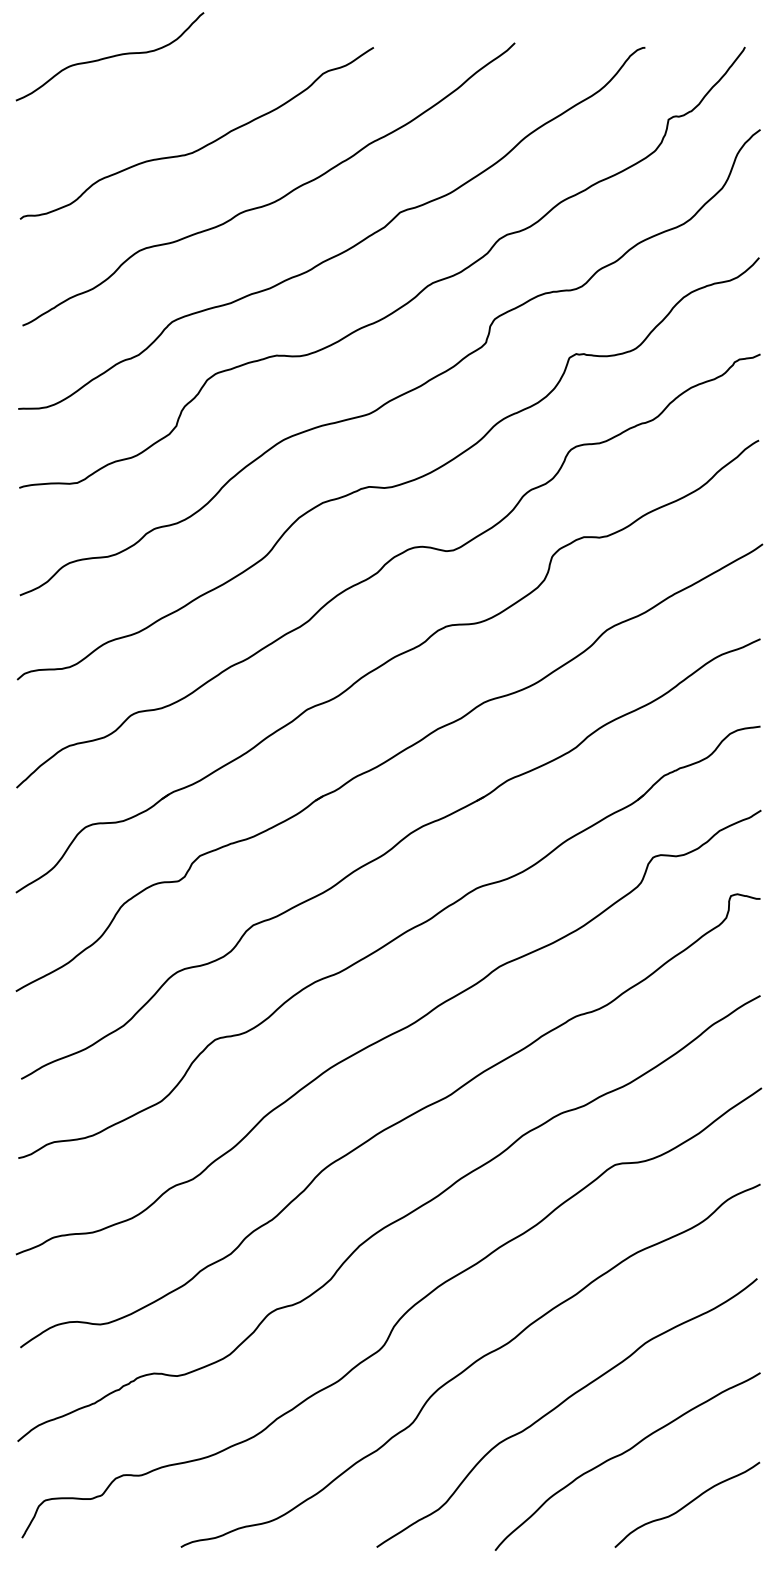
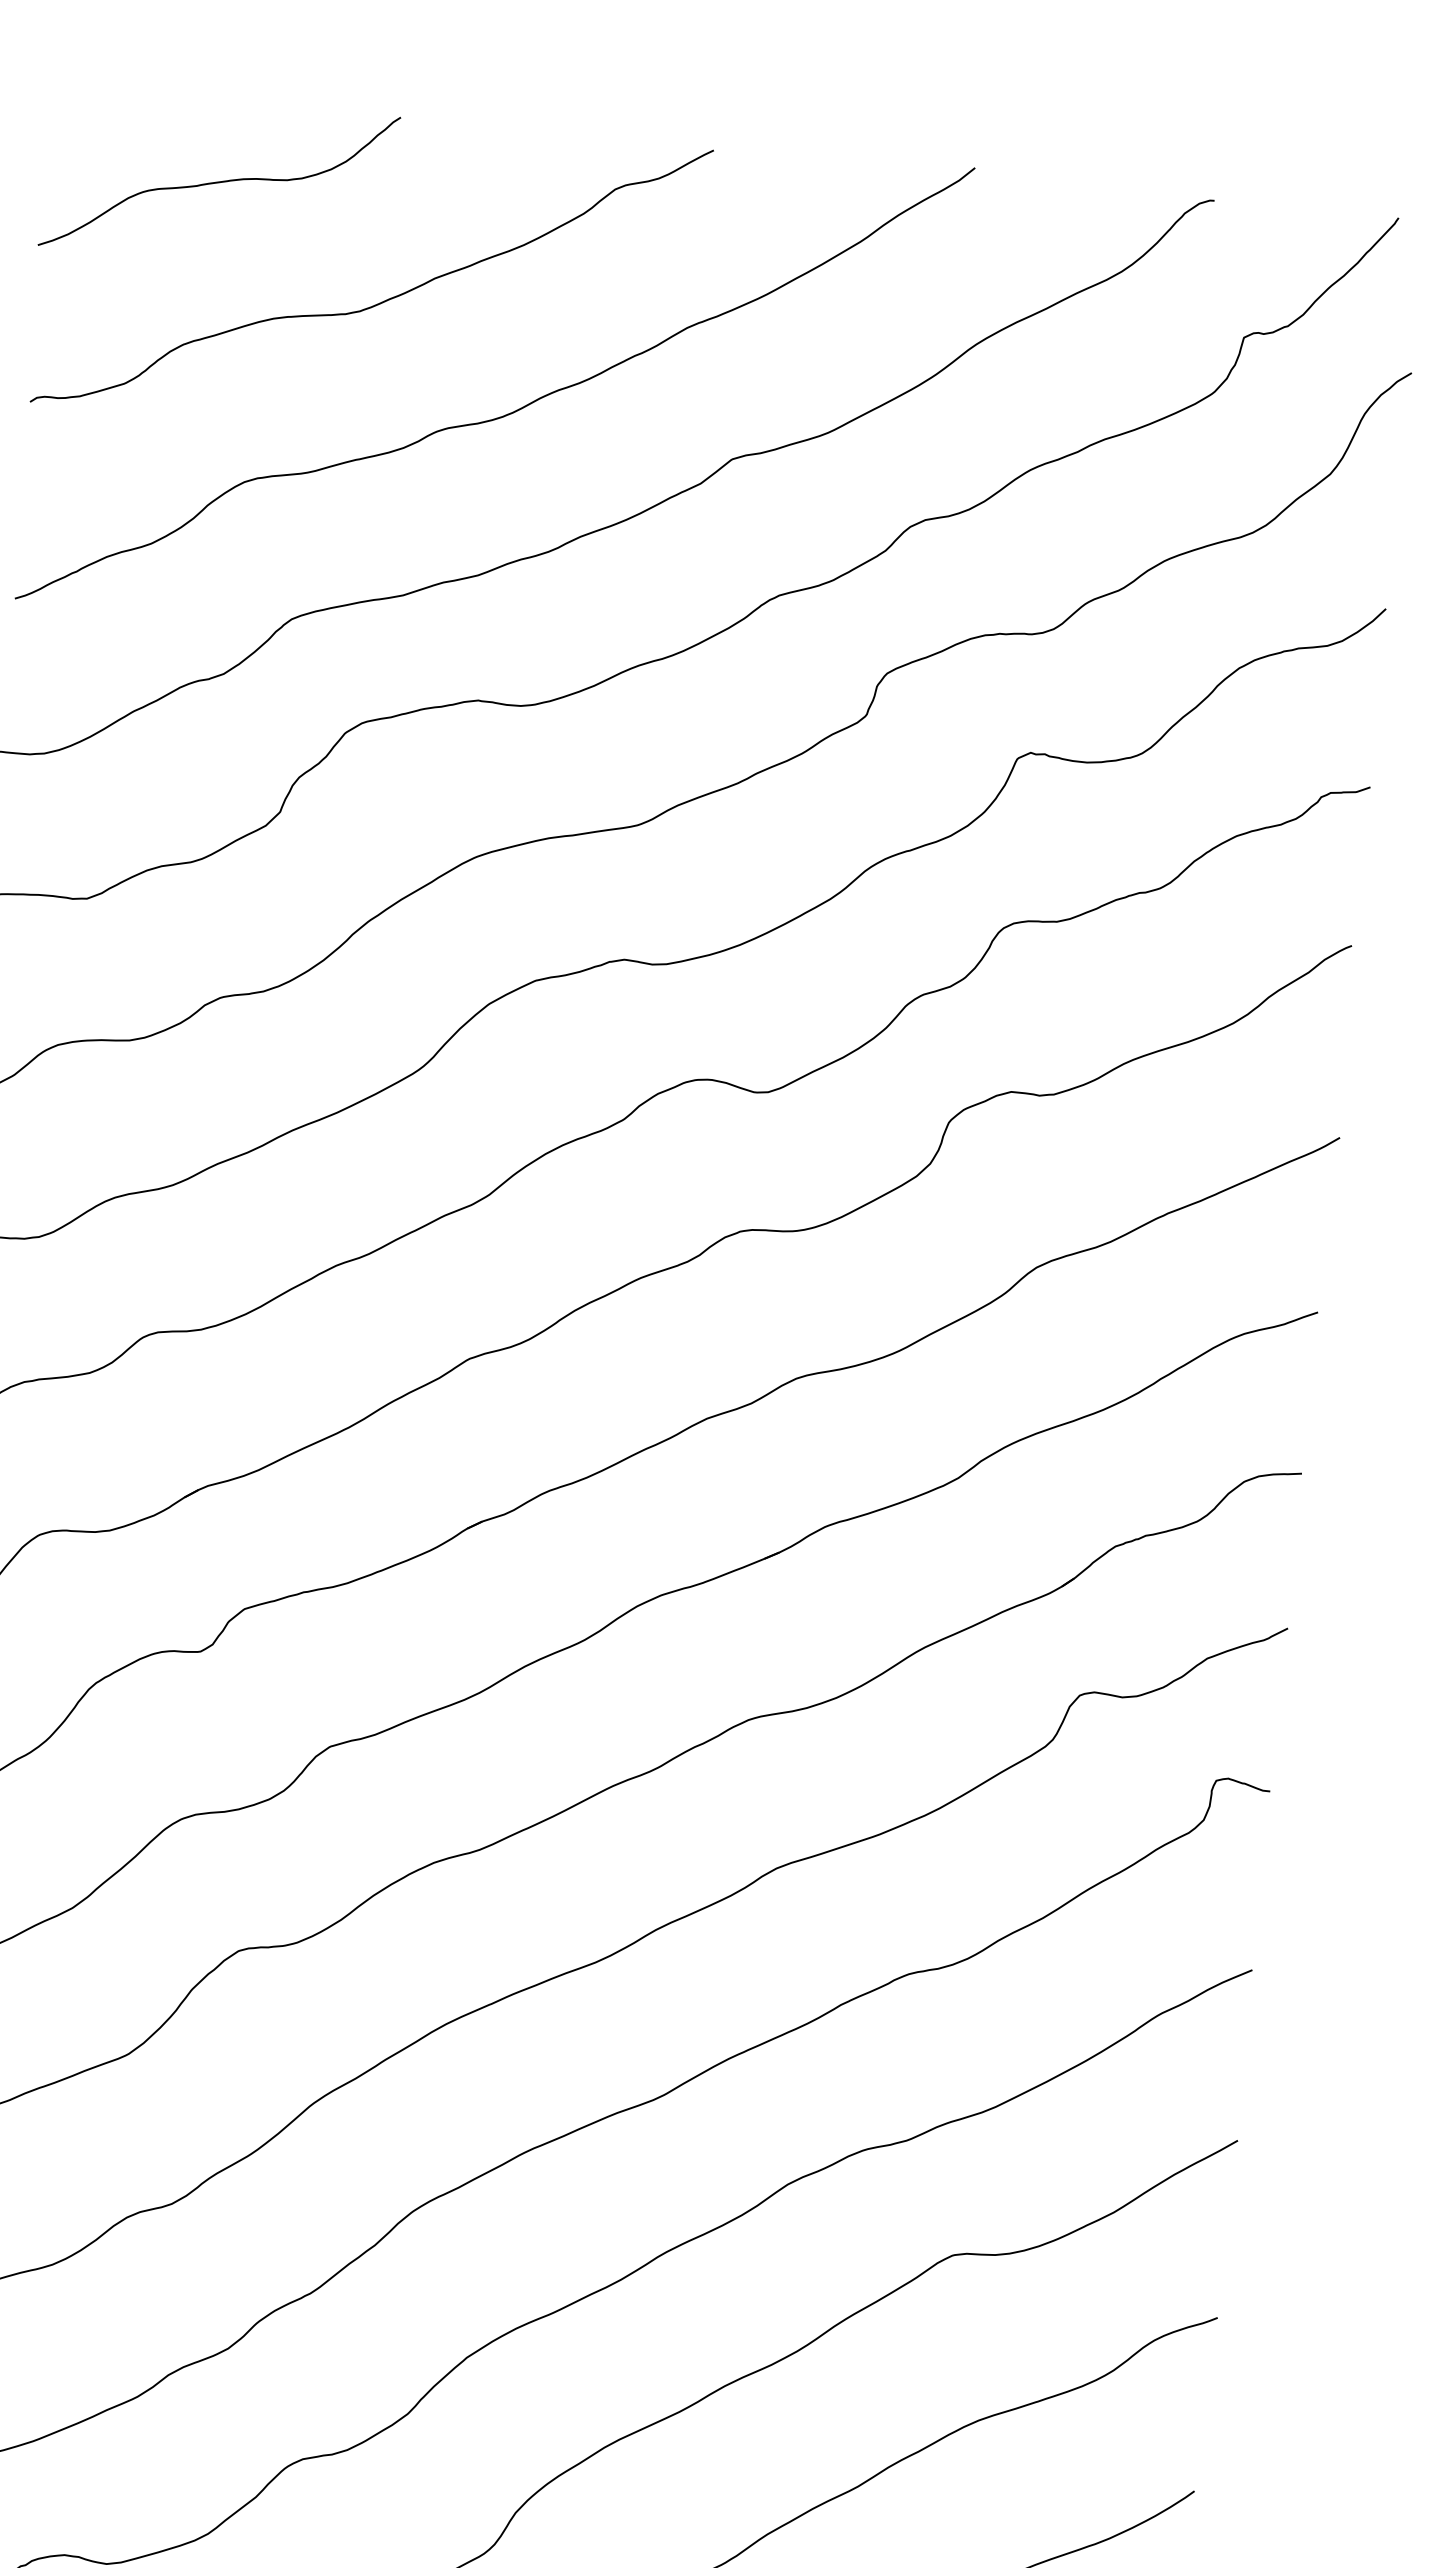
curve: (109, 56) -> (218, 180), moved

